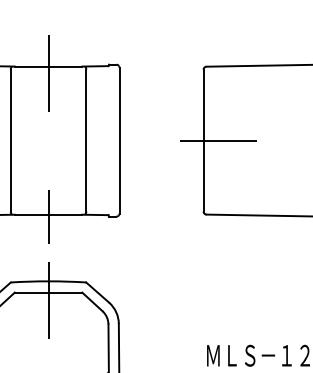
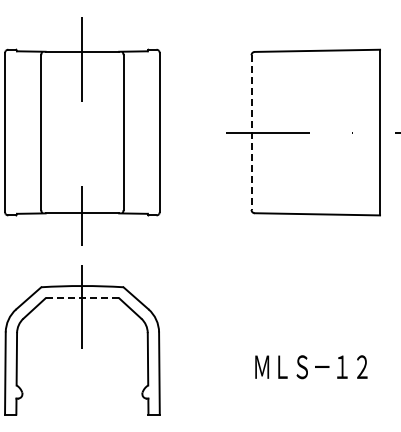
line: (203, 141) -> (251, 133), solid -> dashed
line: (48, 292) -> (82, 298), solid -> dashed

